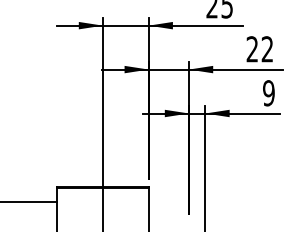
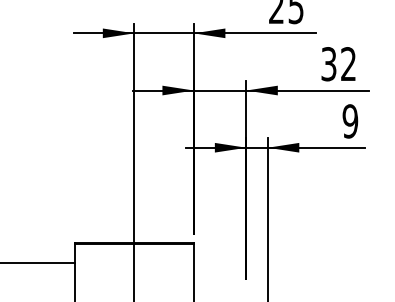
text: (252, 49) -> (329, 64), 22 -> 32

